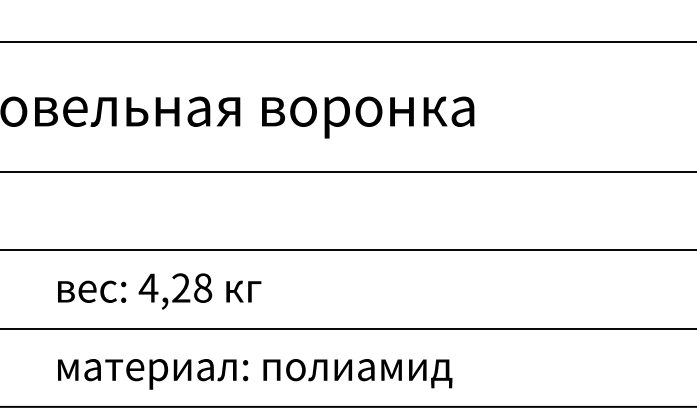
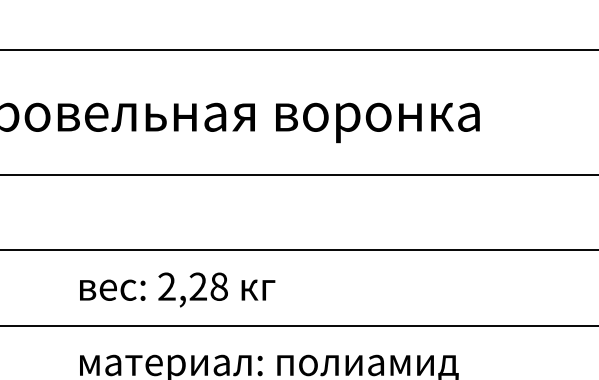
text: (148, 287) -> (166, 286), 4,28 -> 2,28

